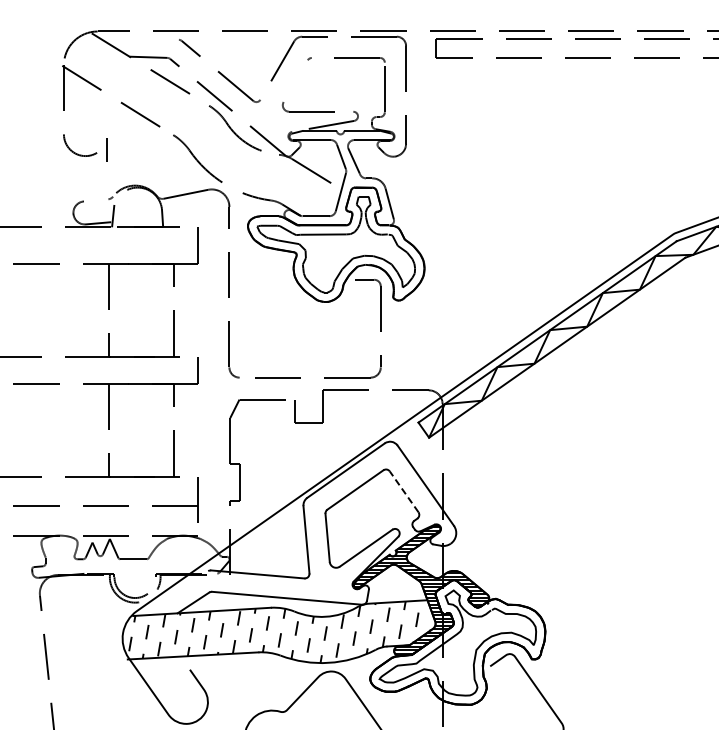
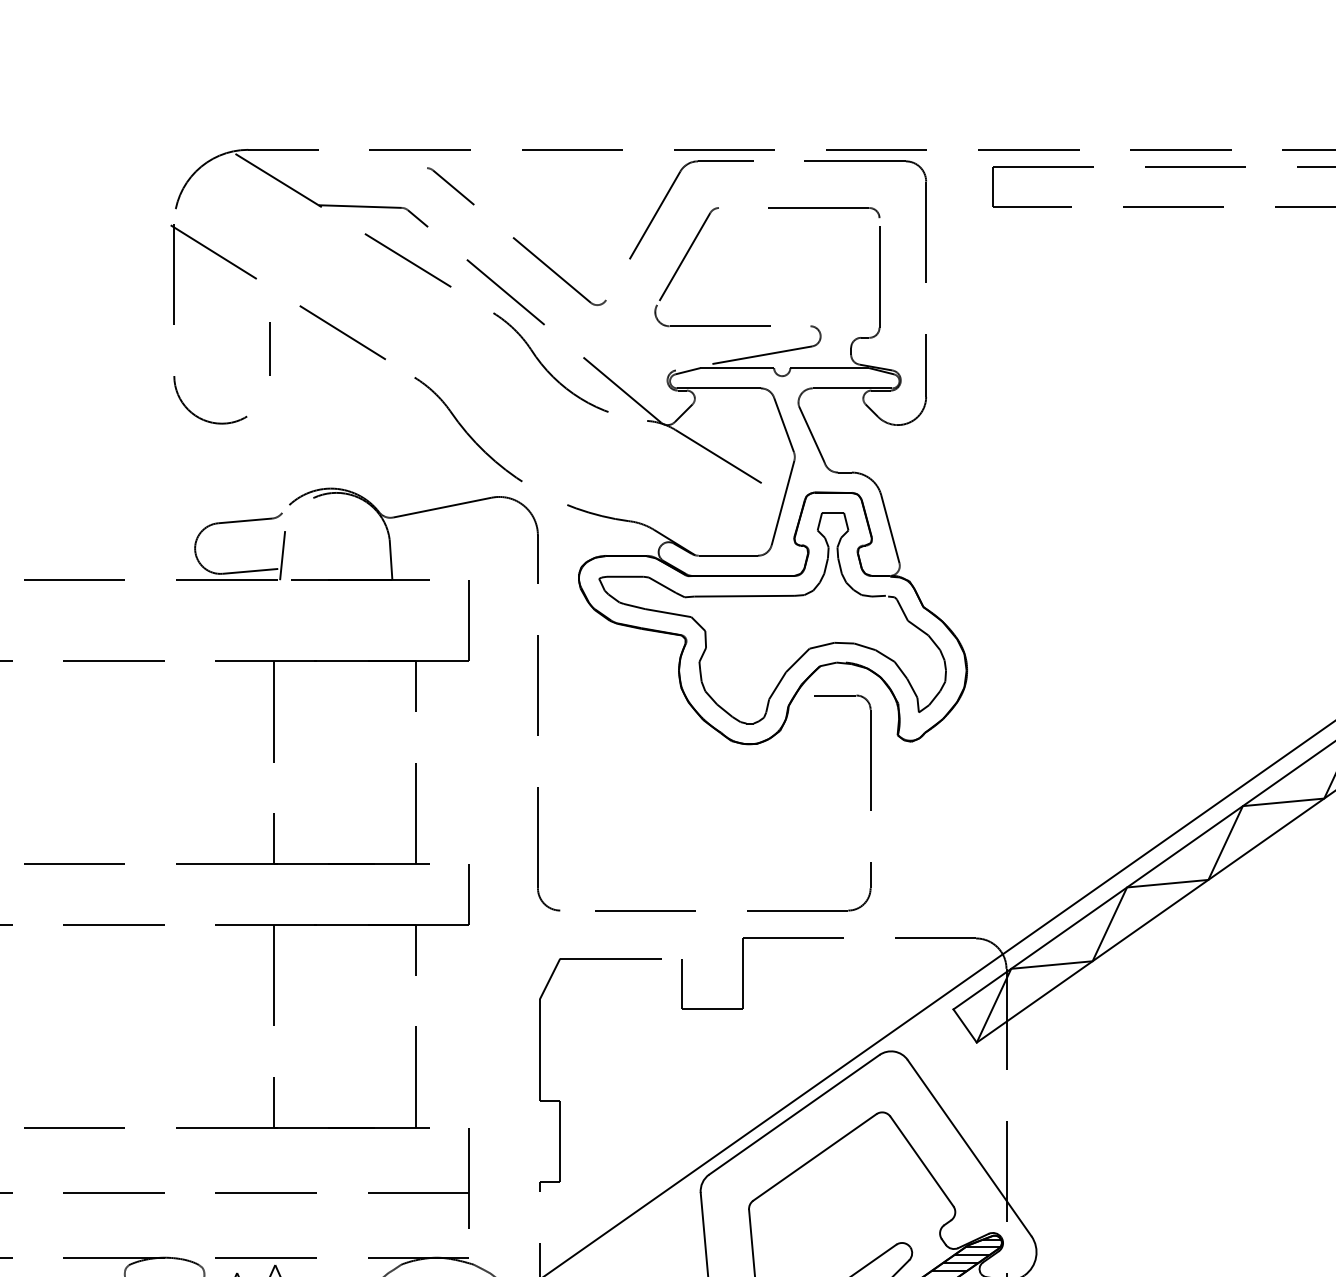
line: (295, 81) -> (683, 259), added
line: (106, 149) -> (267, 347), moved
line: (95, 200) -> (243, 521), added
line: (404, 491) -> (922, 1160), dashed -> solid

